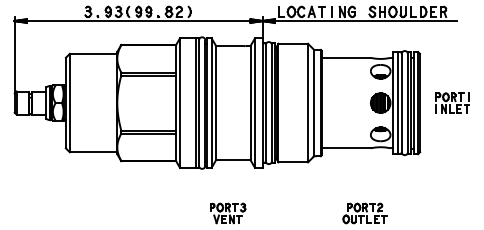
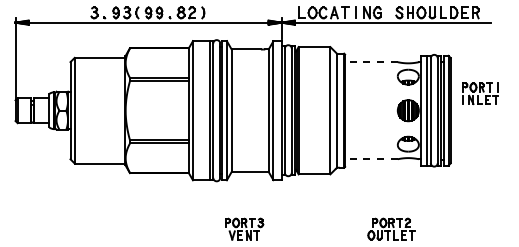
line: (345, 58) -> (370, 62), solid -> dashed
part: (452, 102) -> (480, 93), moved
line: (345, 148) -> (370, 159), solid -> dashed

